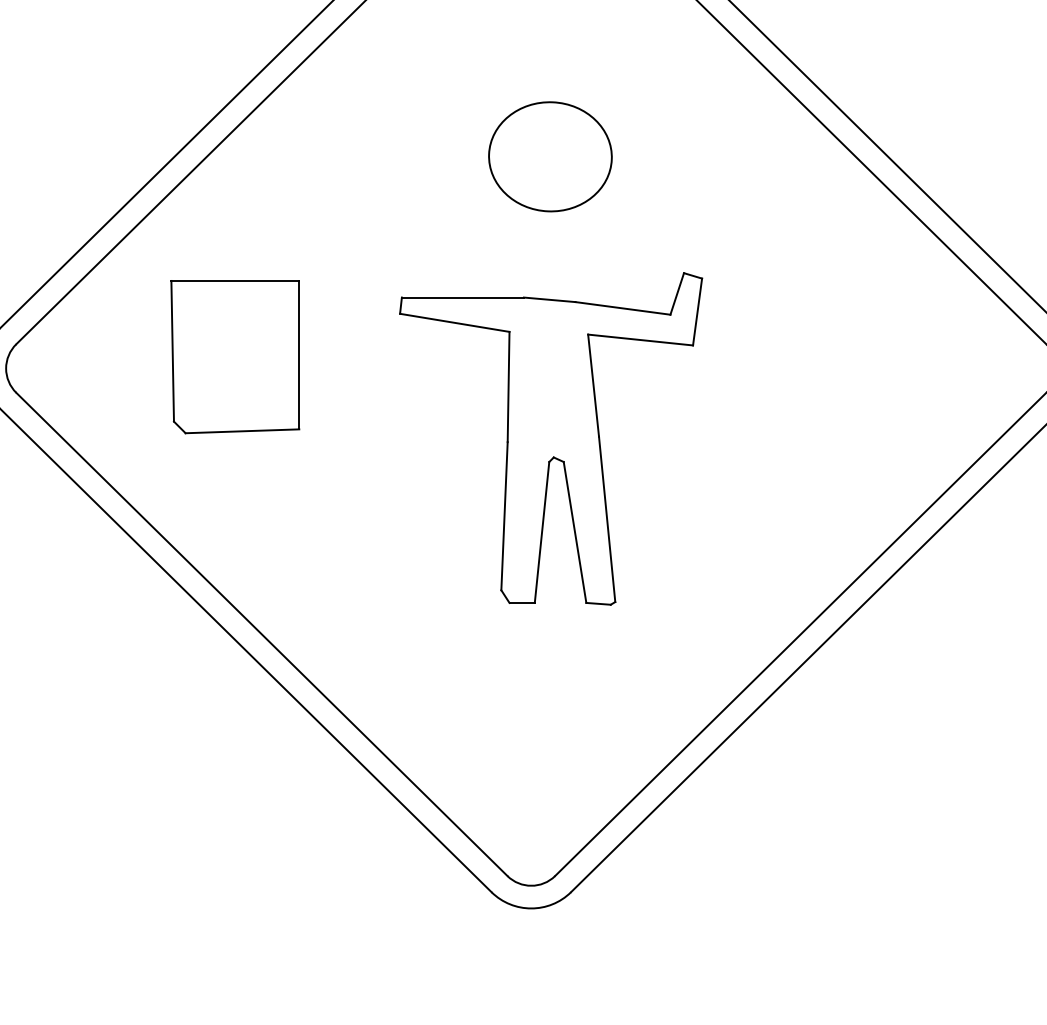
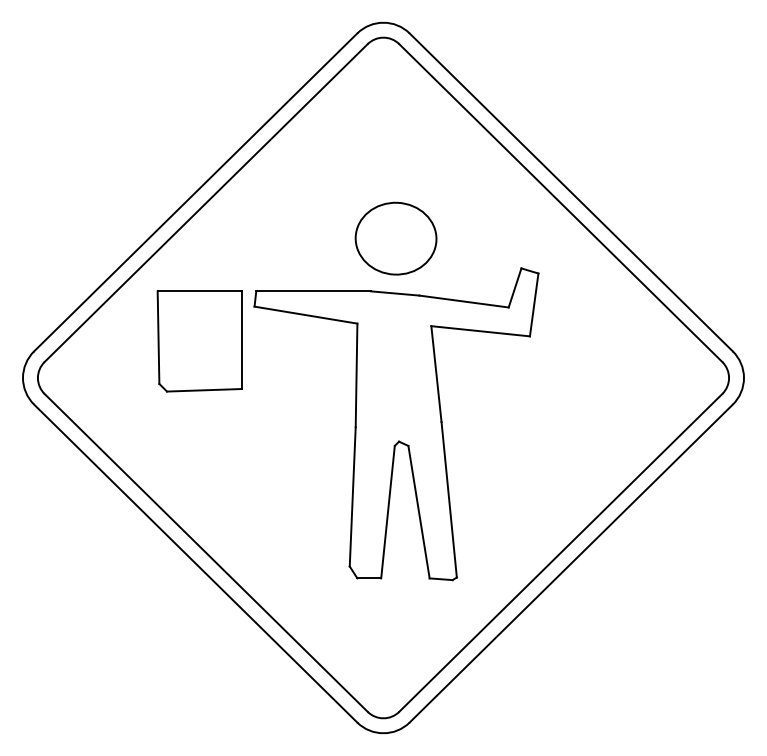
part: (234, 357) -> (199, 341), moved
part: (551, 439) -> (396, 424), size x1.43

